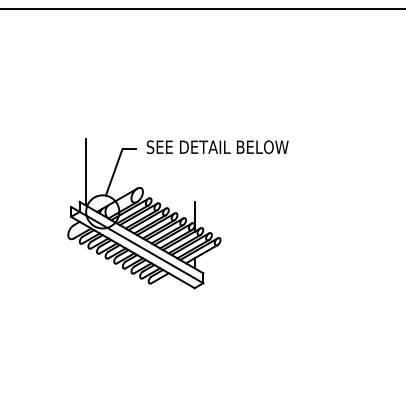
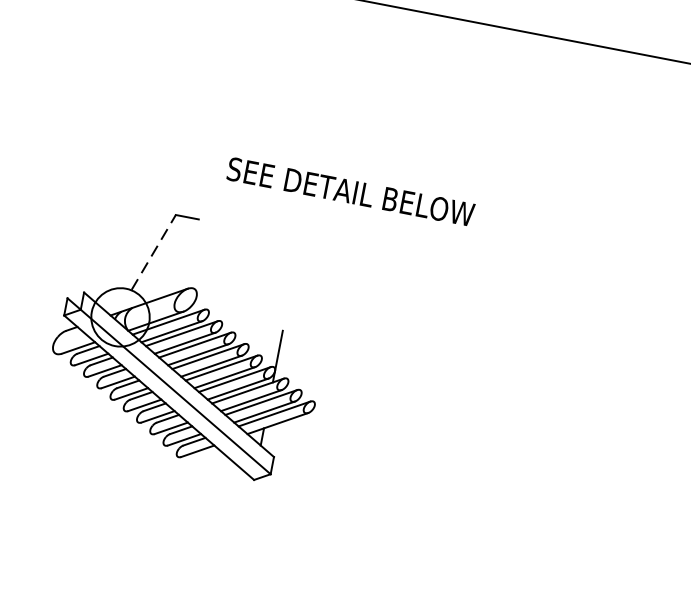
text: (217, 146) -> (350, 190), moved
line: (85, 171) -> (104, 241), removed
line: (114, 172) -> (153, 253), solid -> dashed

